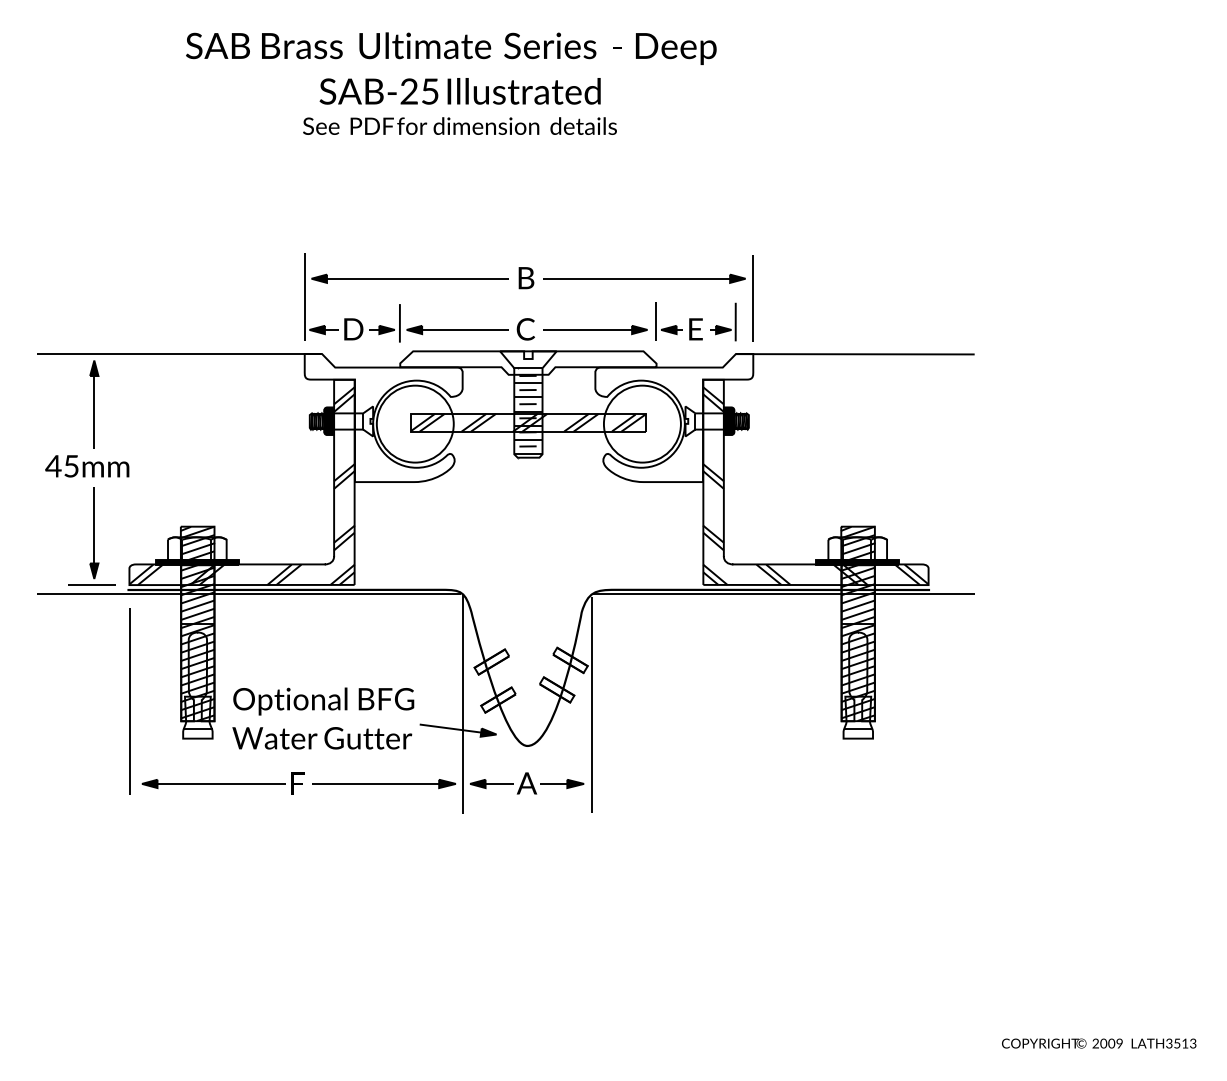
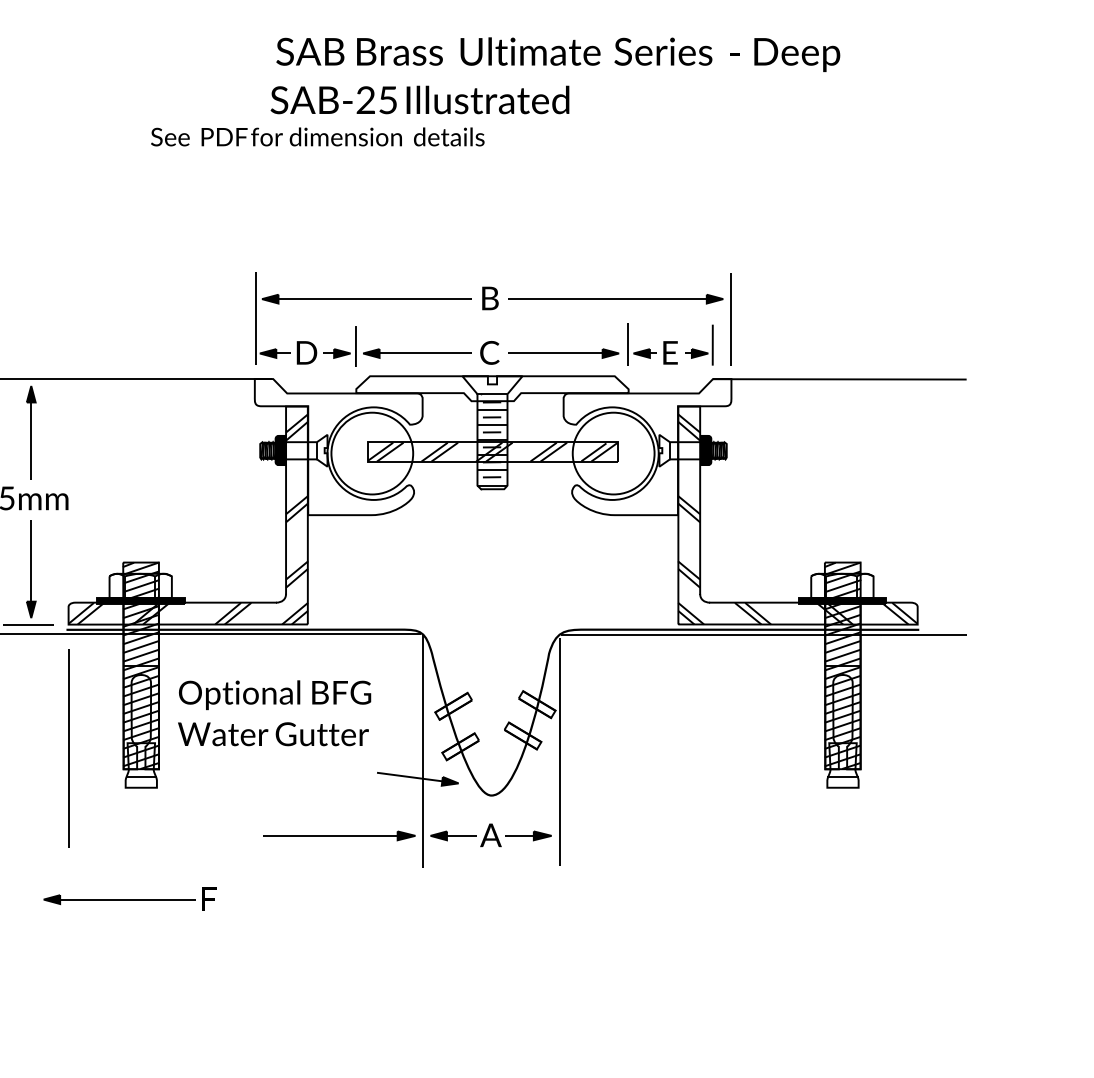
text: (451, 48) -> (558, 54), moved
text: (459, 125) -> (317, 136), moved
text: (323, 718) -> (274, 713), moved
part: (222, 783) -> (129, 899), moved

